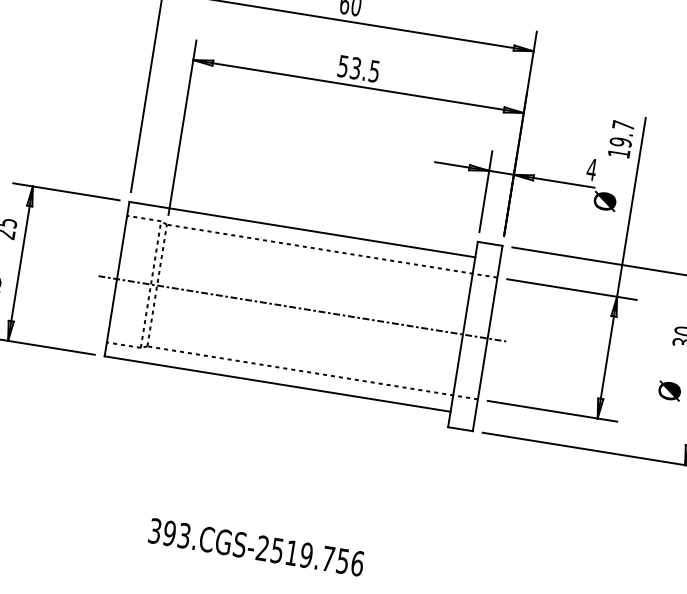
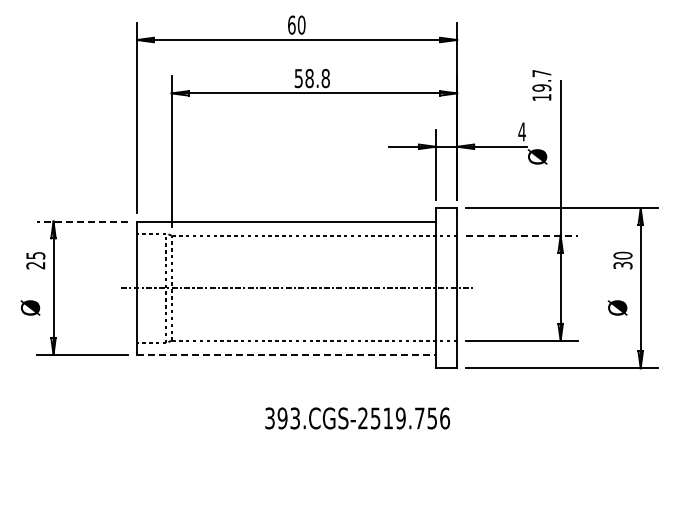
text: (364, 69) -> (317, 78), 53.5 -> 58.8
text: (620, 139) -> (541, 85), moved
line: (66, 191) -> (82, 221), solid -> dashed
line: (571, 289) -> (521, 235), solid -> dashed
line: (277, 383) -> (286, 354), solid -> dashed
text: (256, 547) -> (357, 418), moved

